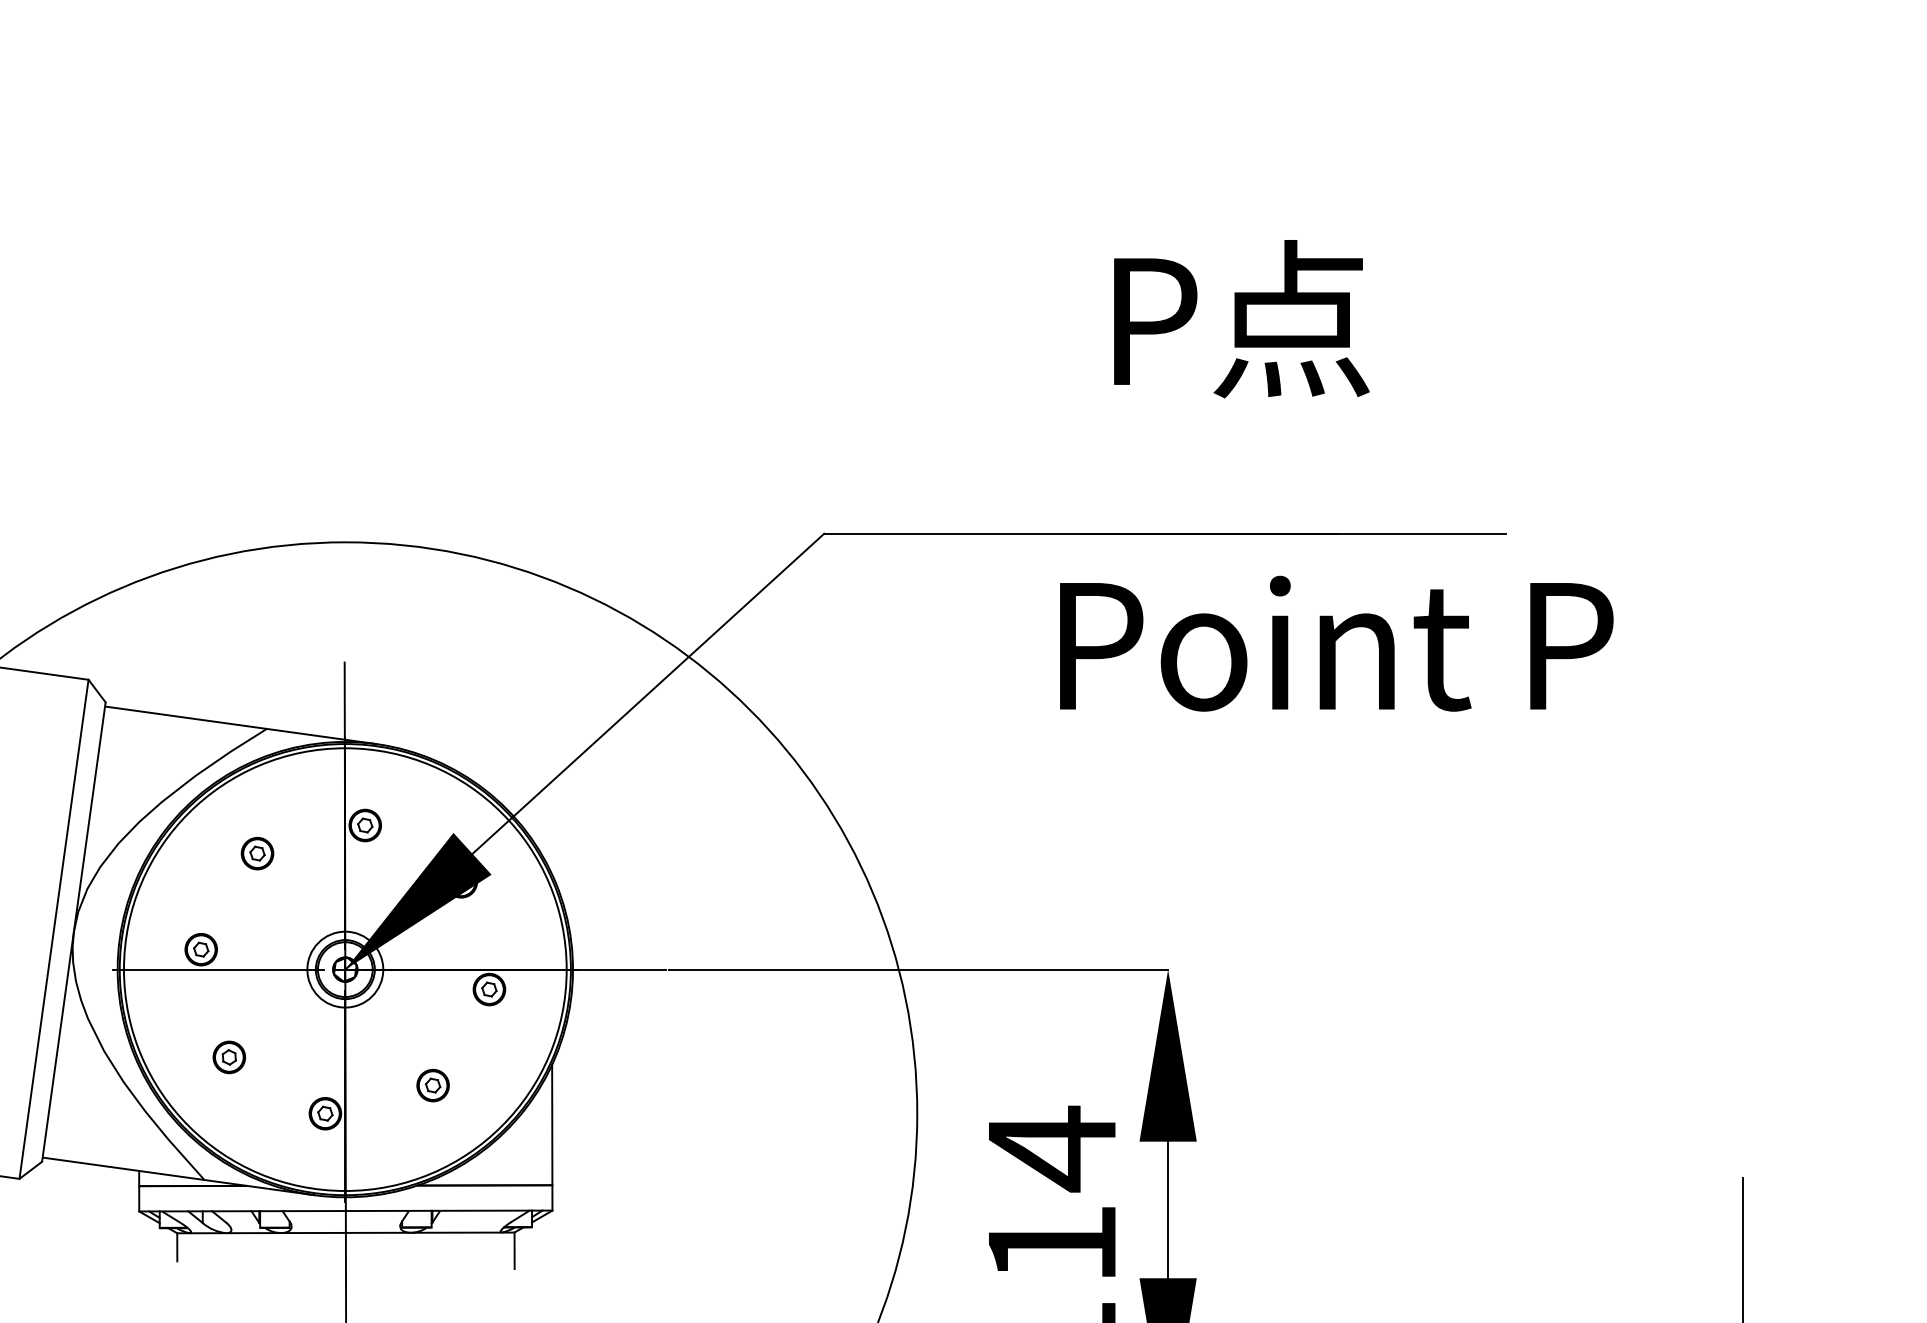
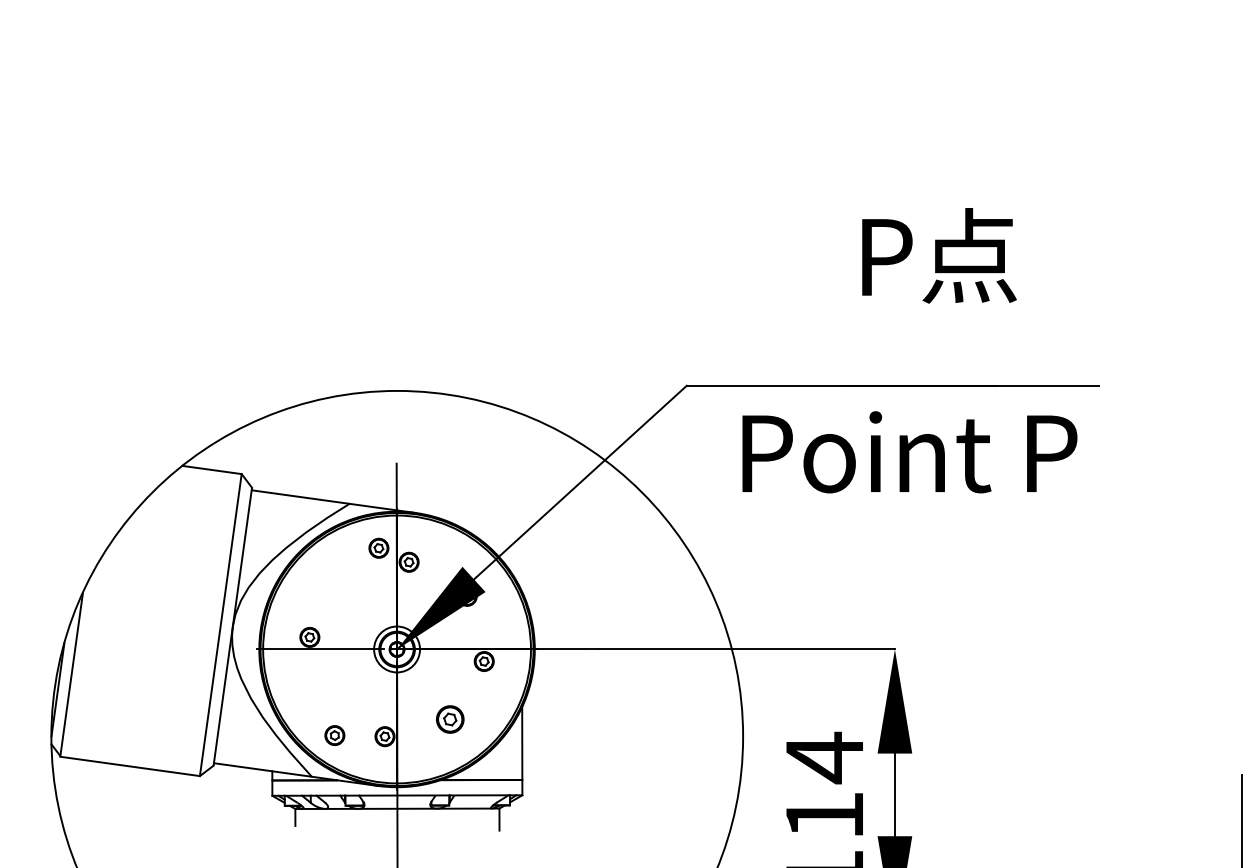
text: (1336, 644) -> (909, 452), moved
part: (256, 852) -> (378, 547), moved
part: (228, 1057) -> (334, 735), moved
part: (431, 1085) -> (449, 719), size x1.4

